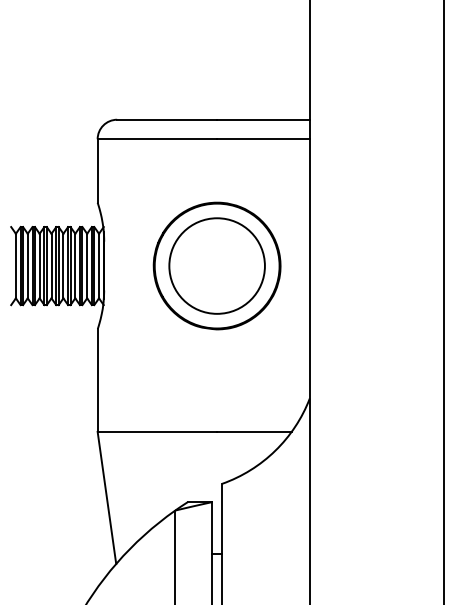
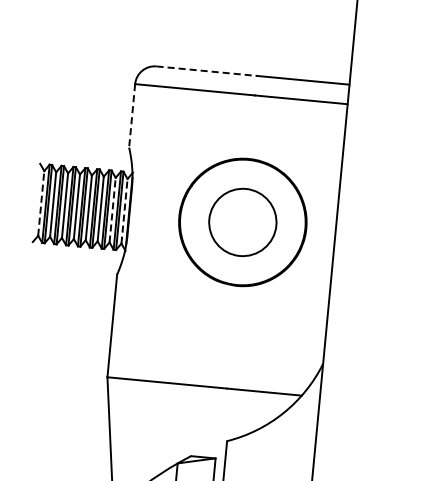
line: (167, 119) -> (206, 70), solid -> dashed
line: (97, 171) -> (131, 116), solid -> dashed
line: (15, 265) -> (40, 202), solid -> dashed
line: (87, 265) -> (113, 209), solid -> dashed
line: (99, 265) -> (125, 210), solid -> dashed
circle: (216, 265) -> (242, 221), size x0.7

